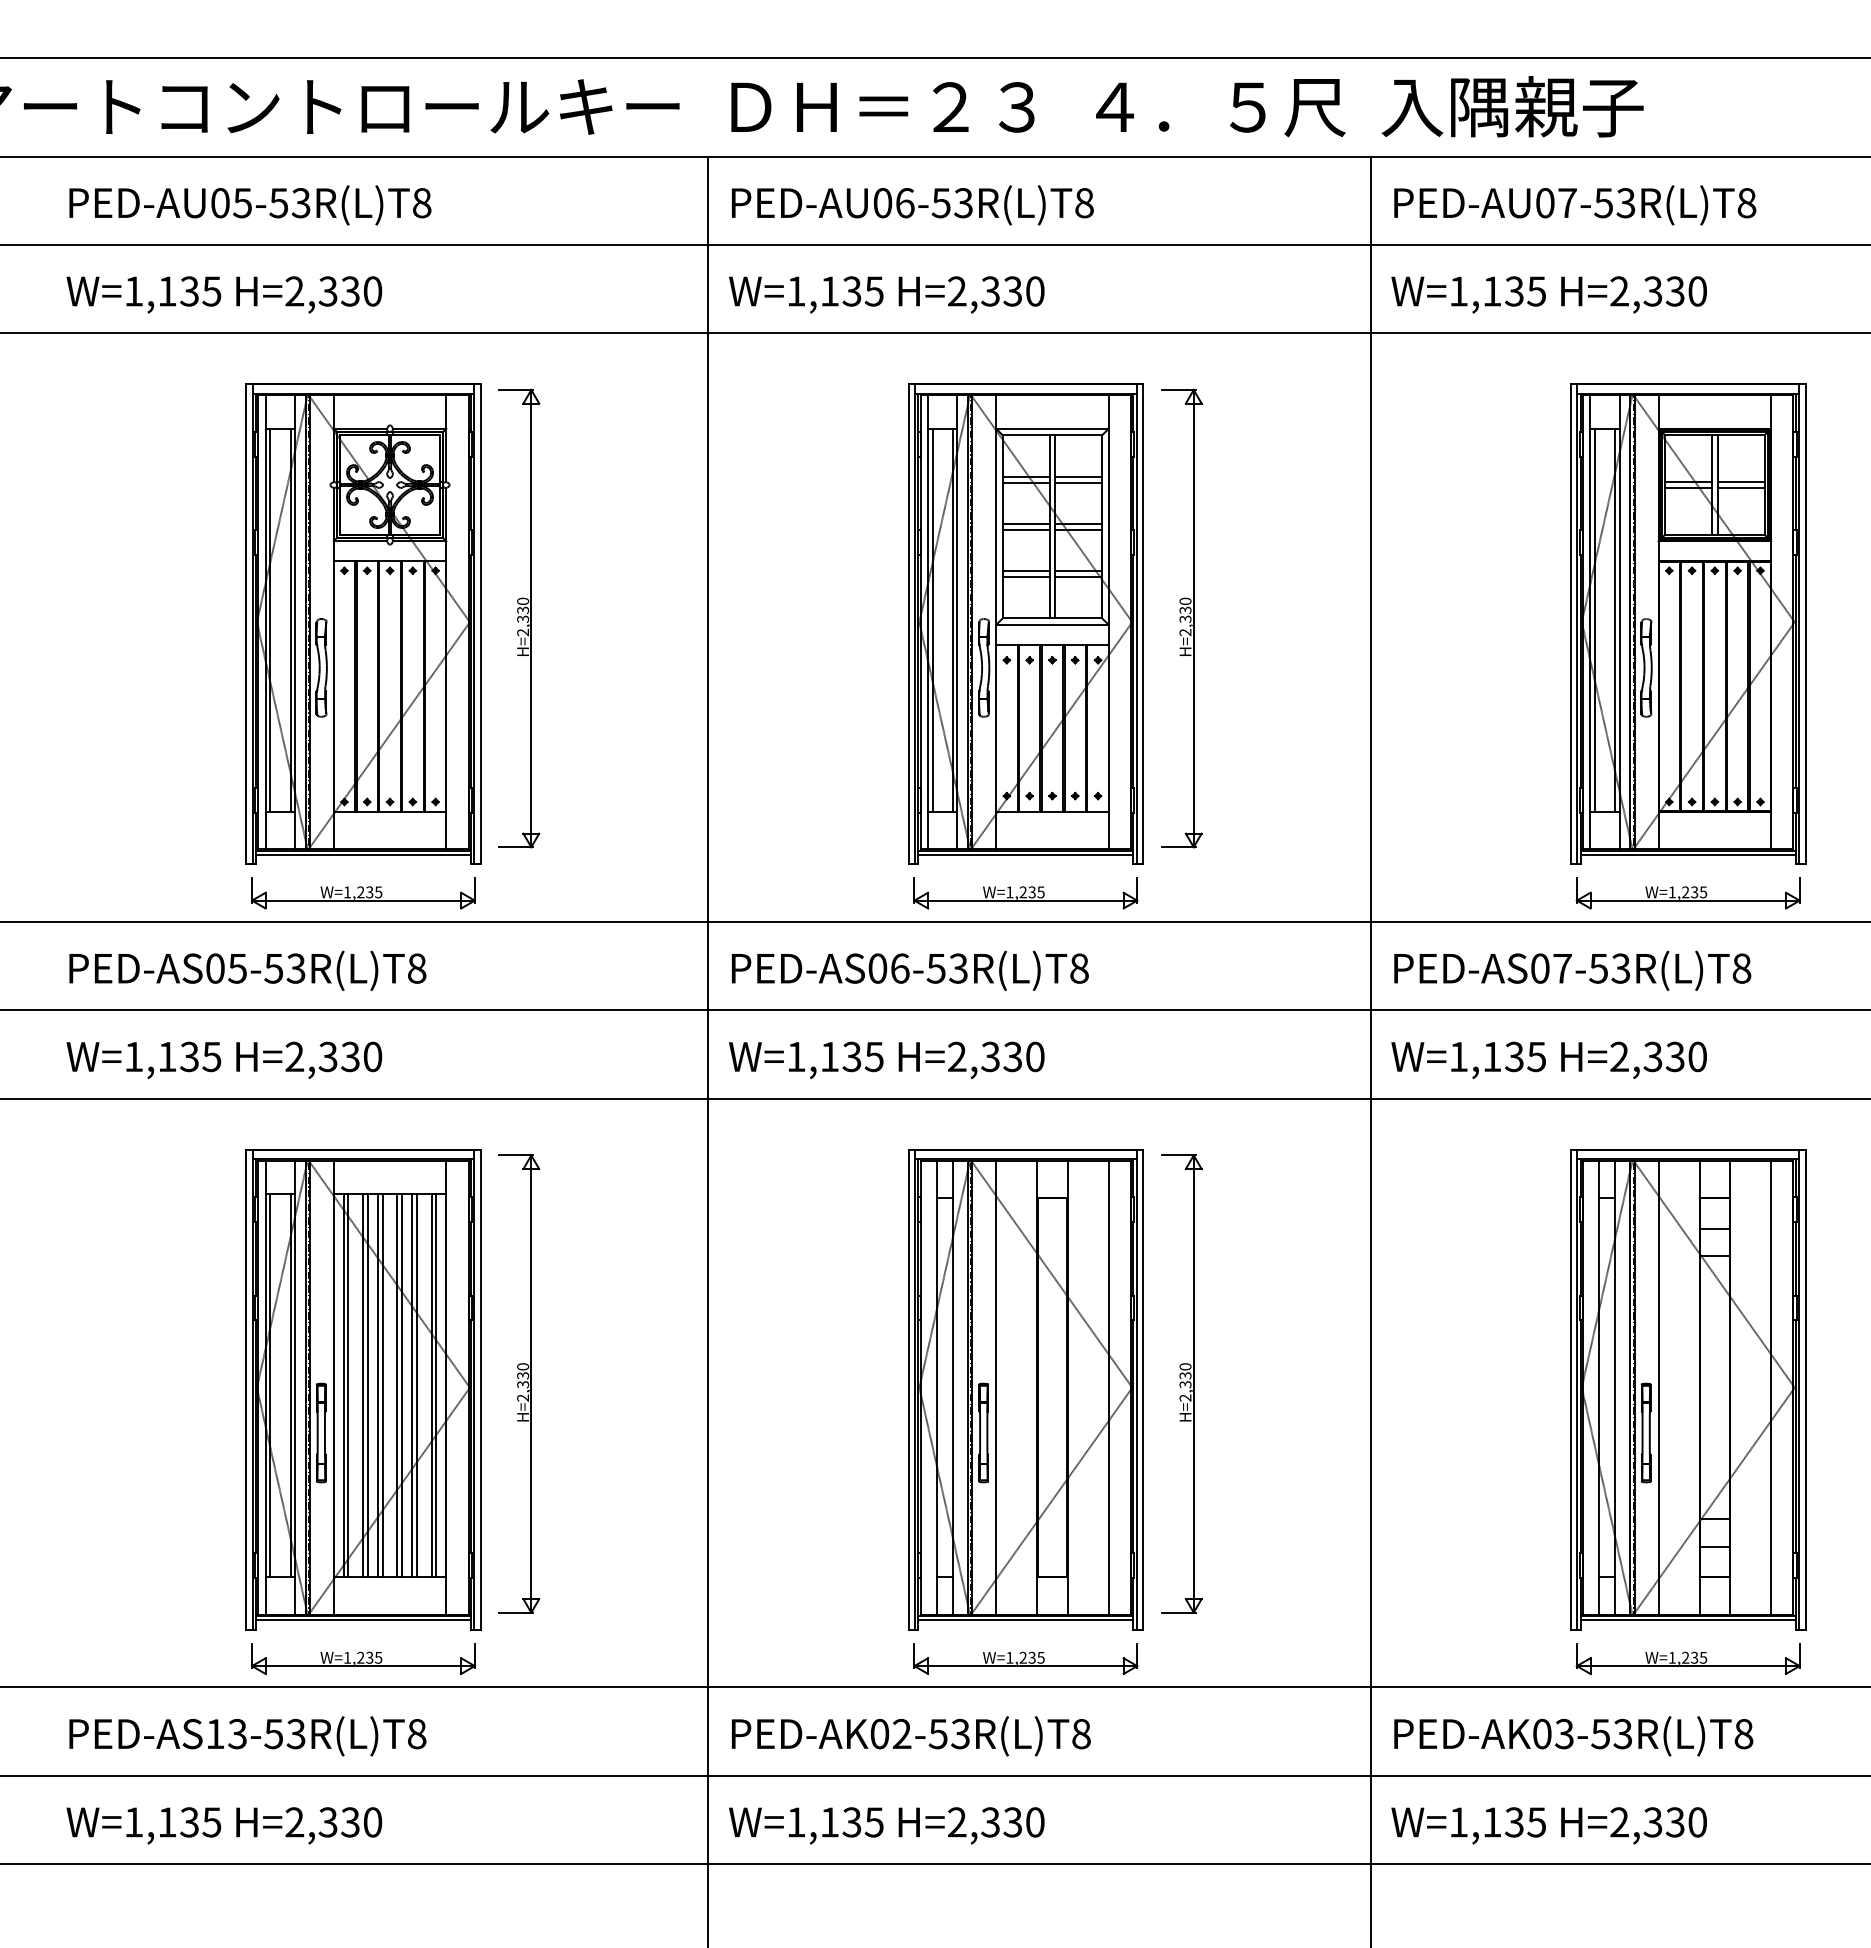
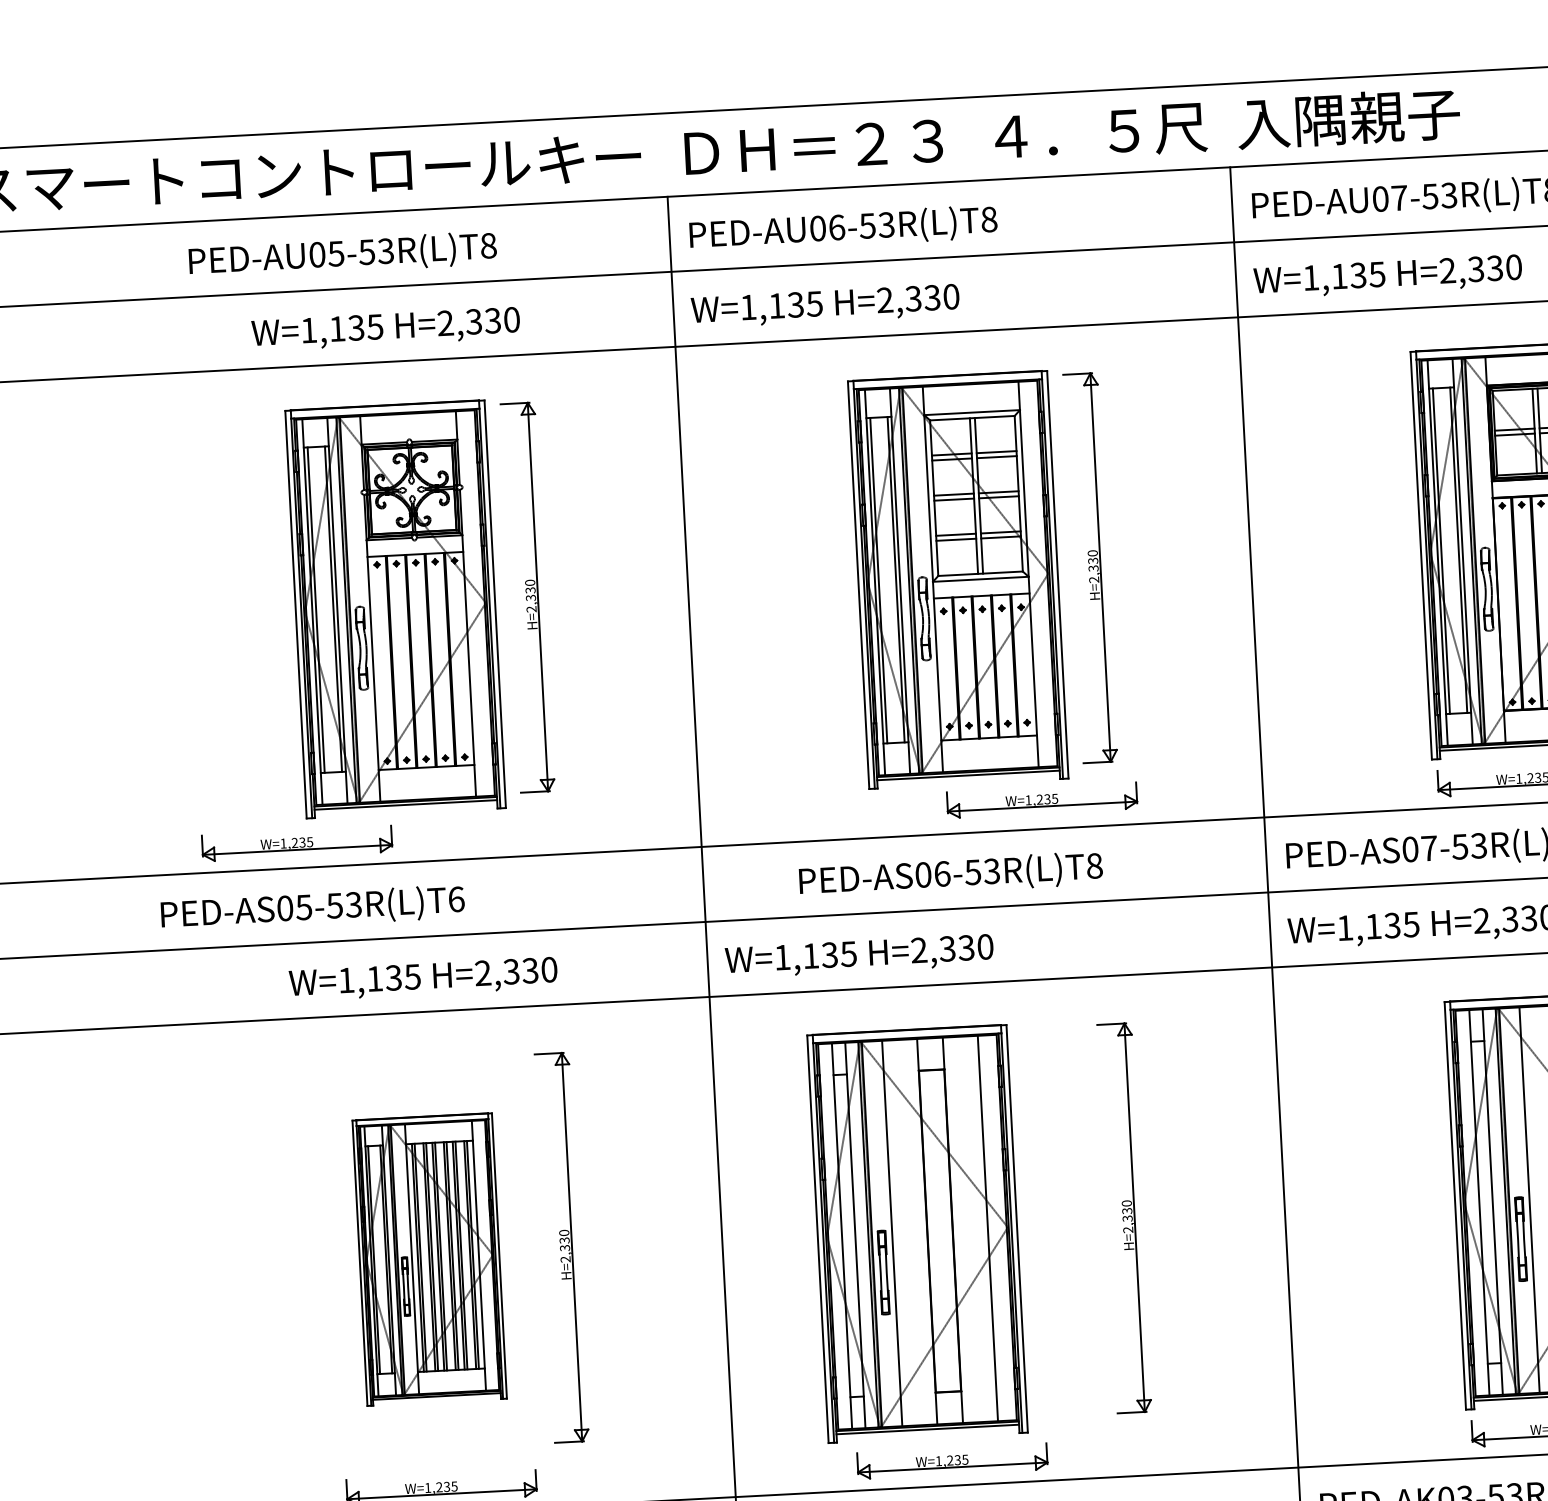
text: (250, 205) -> (343, 255), moved
text: (224, 294) -> (386, 329), moved
part: (362, 893) -> (296, 843), moved
part: (1025, 893) -> (1041, 800), moved
text: (417, 968) -> (456, 899), PED-AS05-53R(L)T8 -> PED-AS05-53R(L)T6
text: (910, 970) -> (951, 875), moved
text: (224, 1060) -> (423, 979), moved
part: (363, 1389) -> (429, 1259), size x0.7
part: (1025, 1389) -> (917, 1233), moved
part: (1025, 1658) -> (952, 1461), moved

